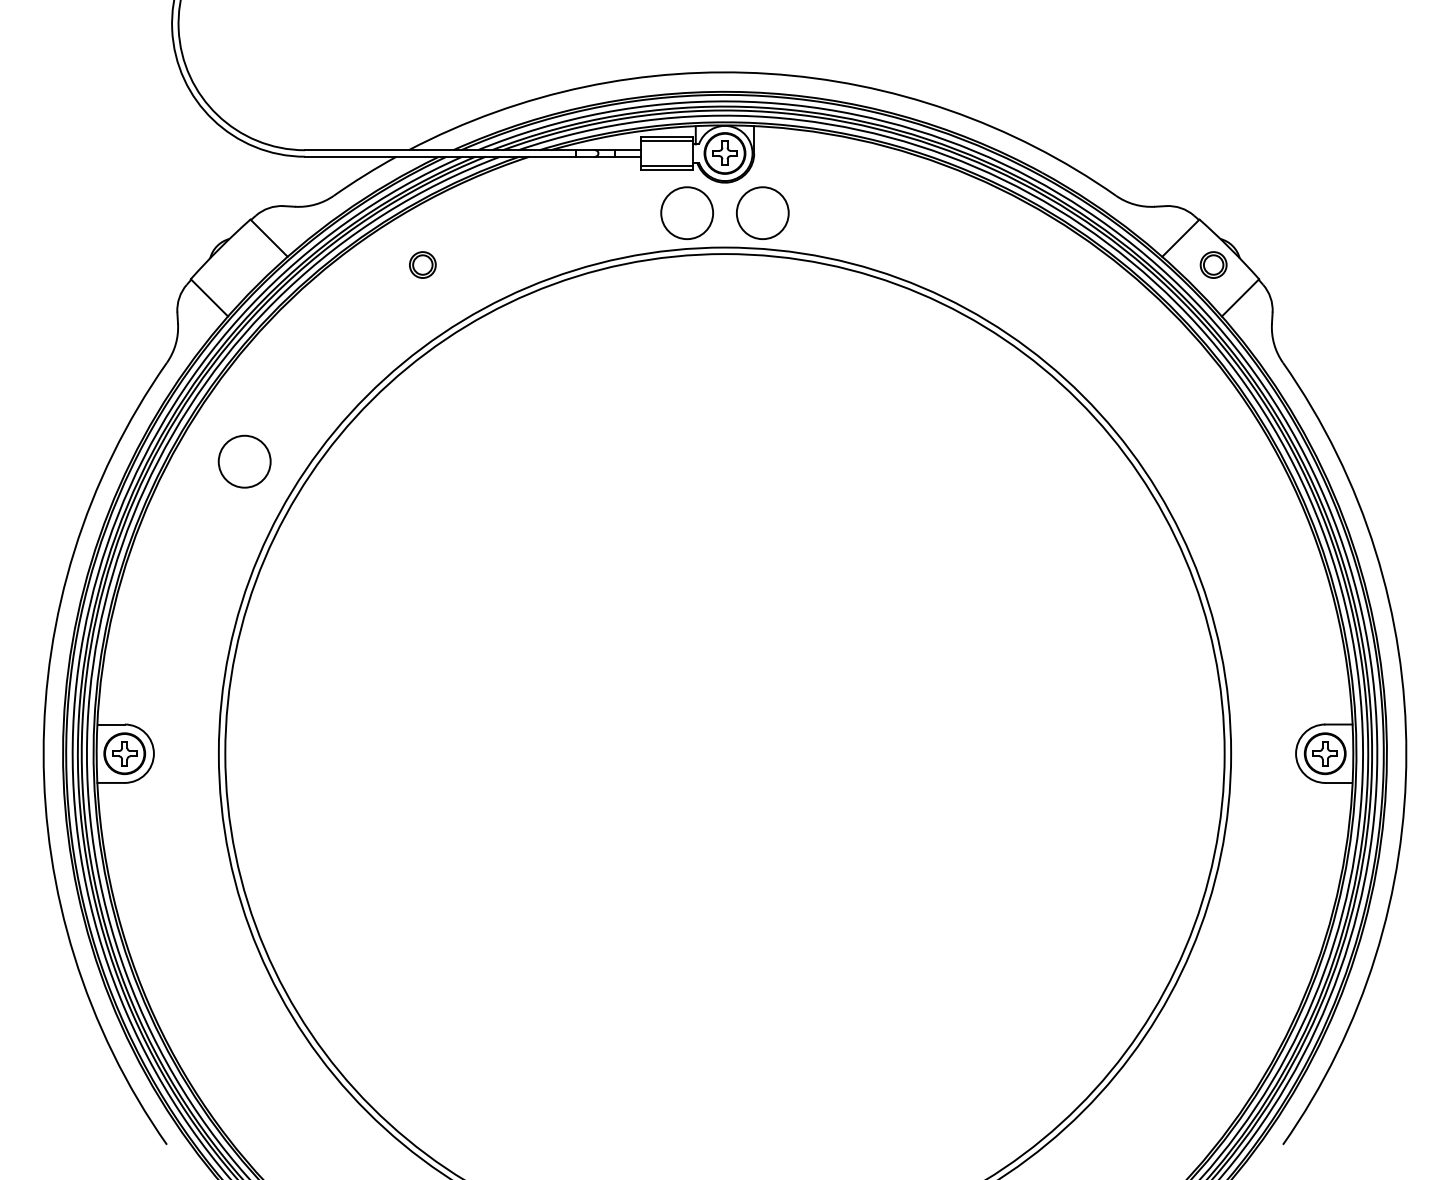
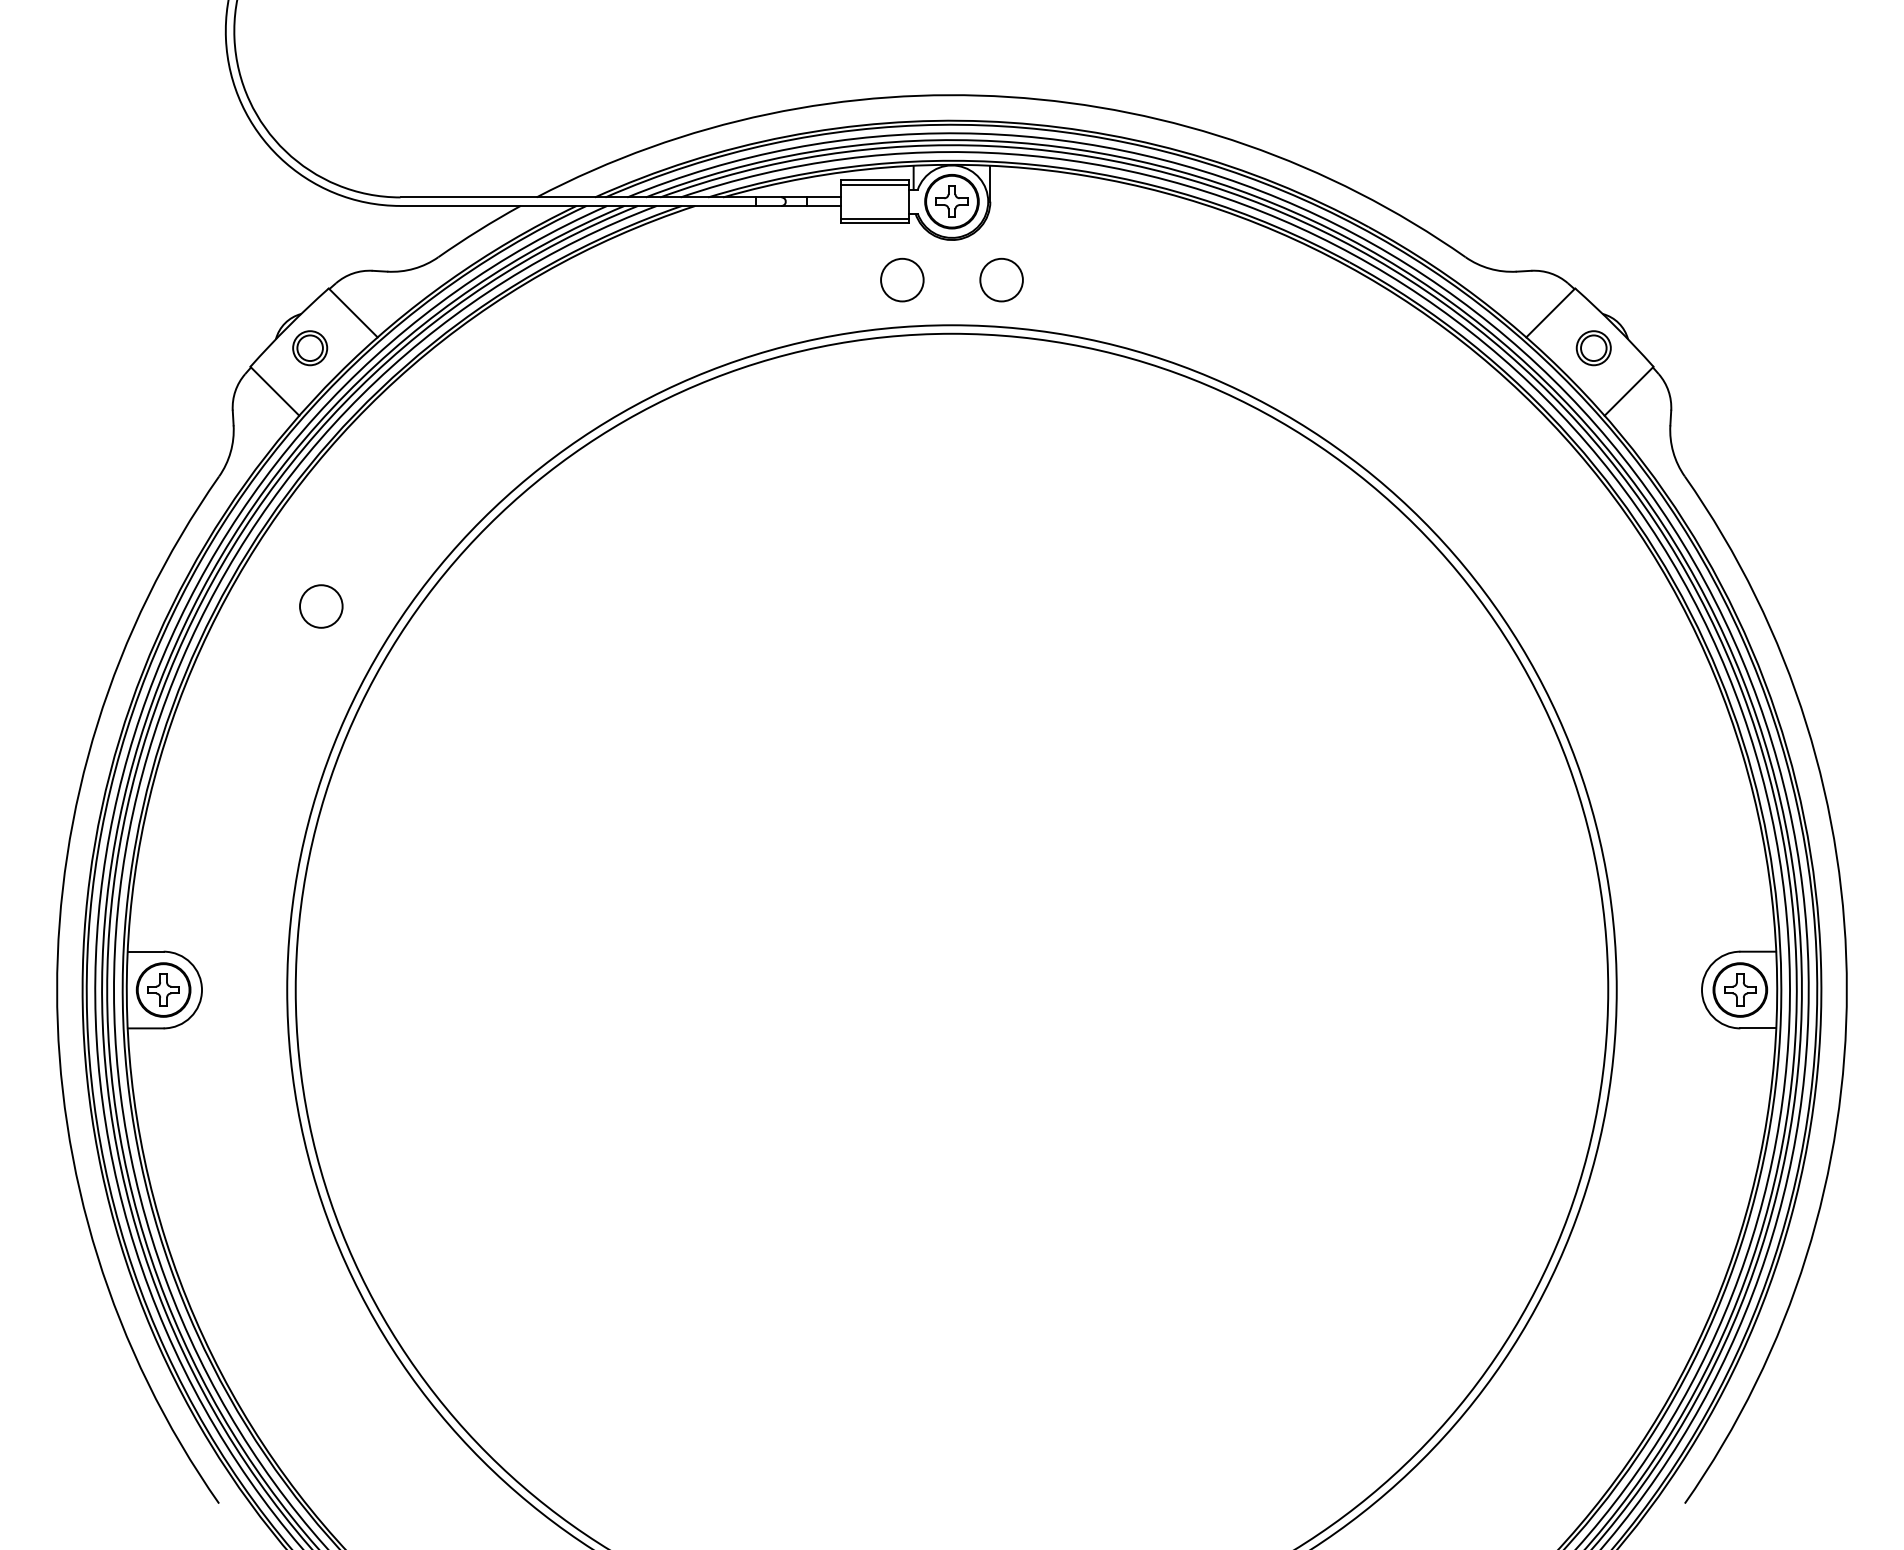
circle: (687, 212) -> (902, 279), size x0.62
circle: (762, 212) -> (1001, 279), size x0.62
part: (423, 265) -> (310, 348), moved
circle: (244, 461) -> (321, 606), size x0.62

